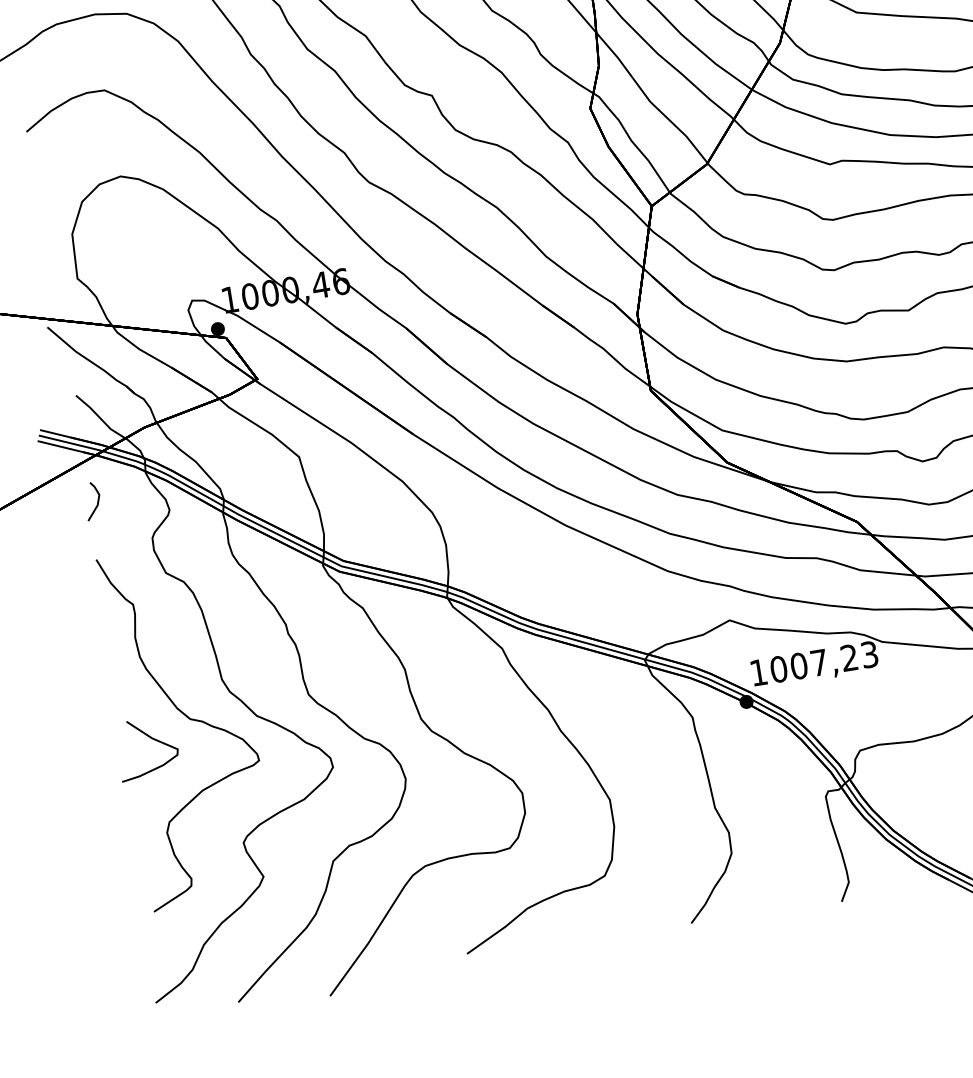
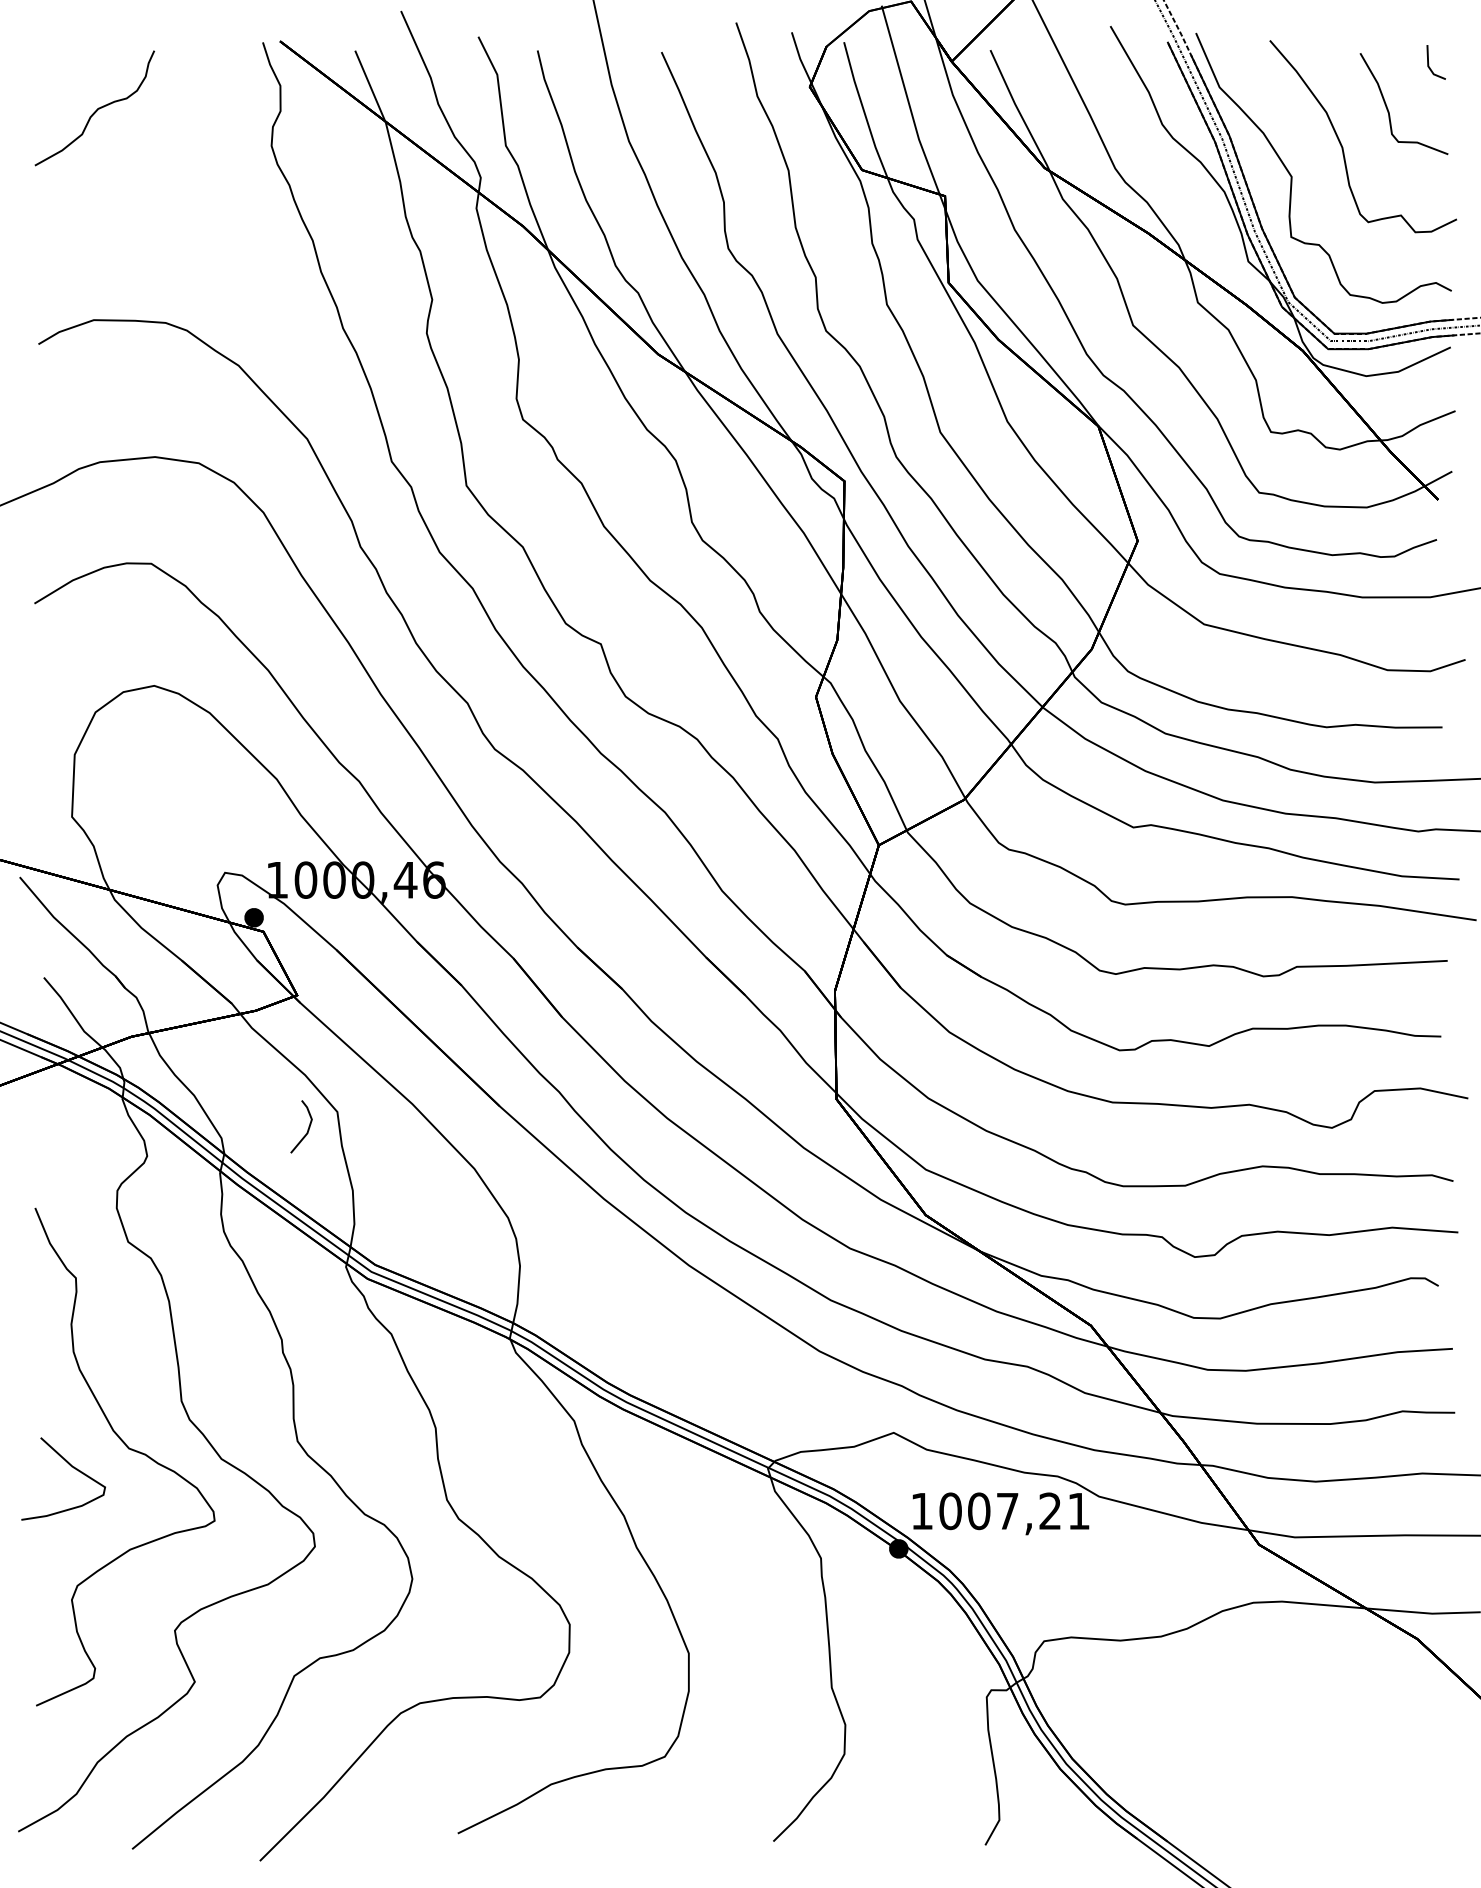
line: (97, 502) -> (307, 1129), moved
text: (869, 654) -> (1078, 1511), 1007,23 -> 1007,21

